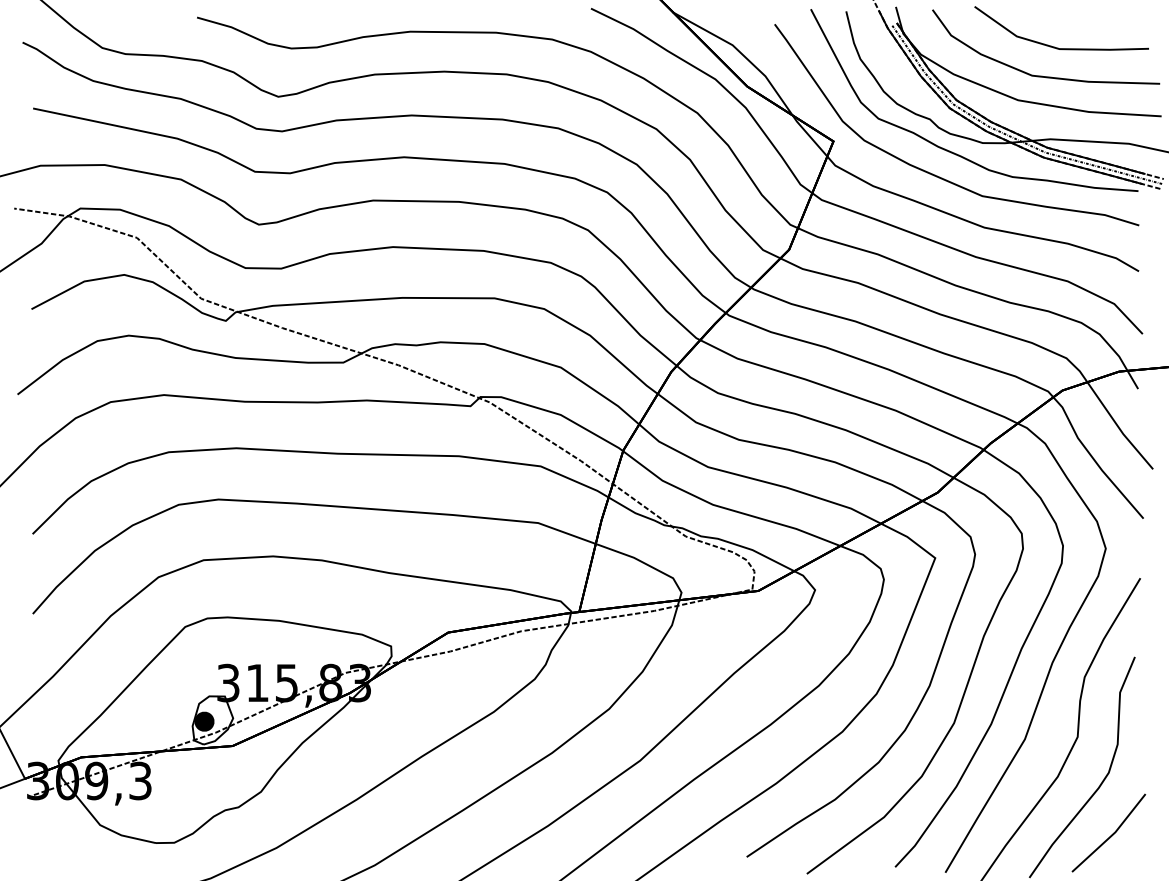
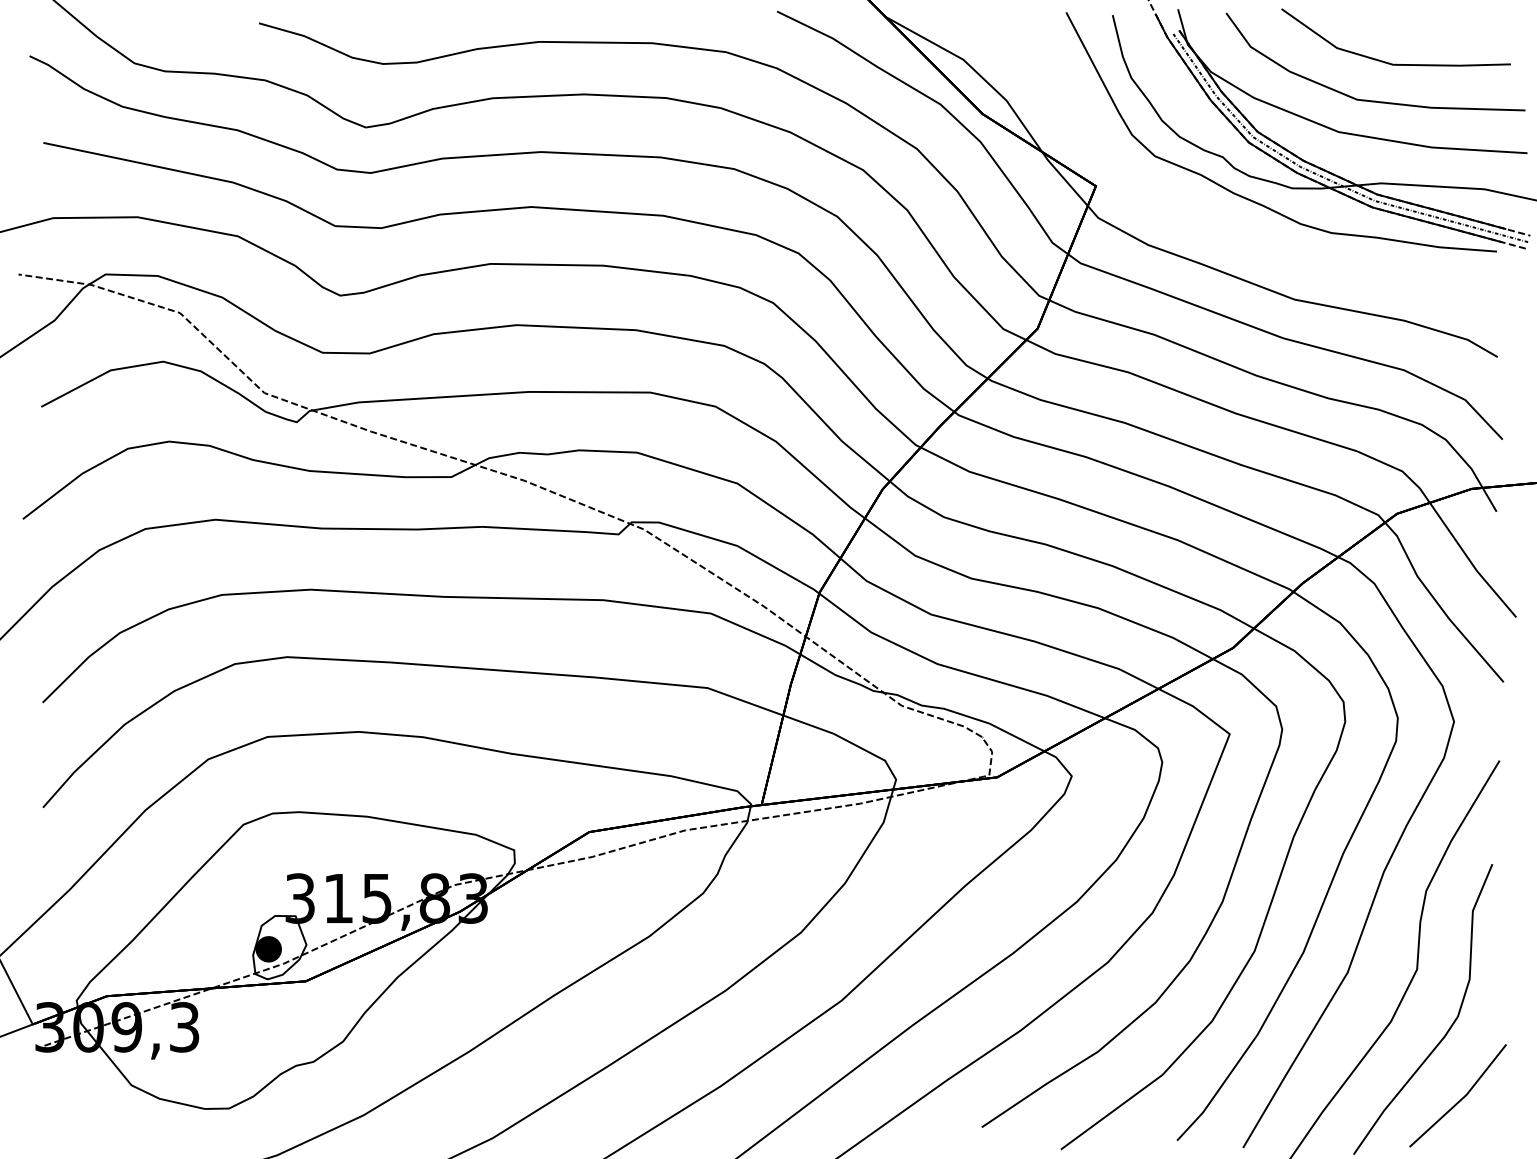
part: (938, 175) -> (1233, 231), removed

